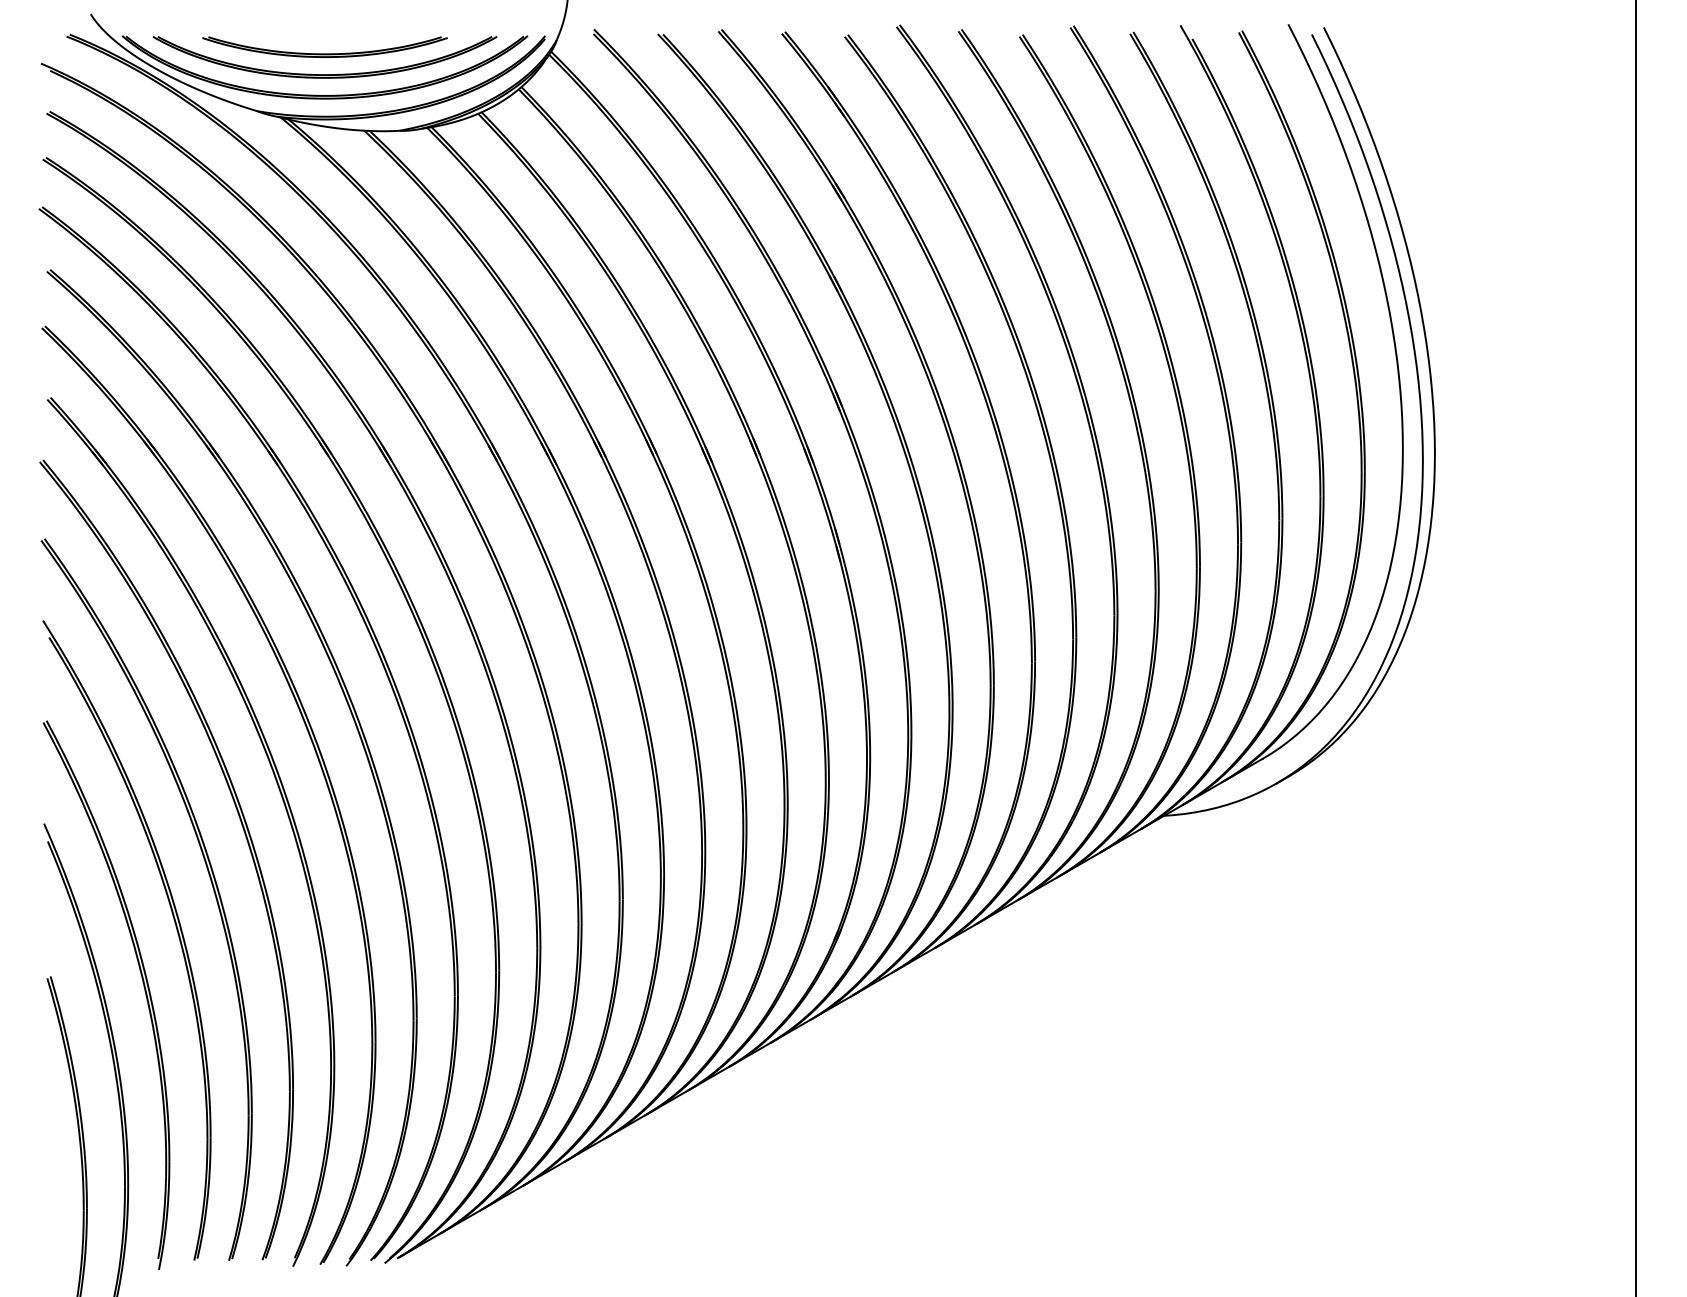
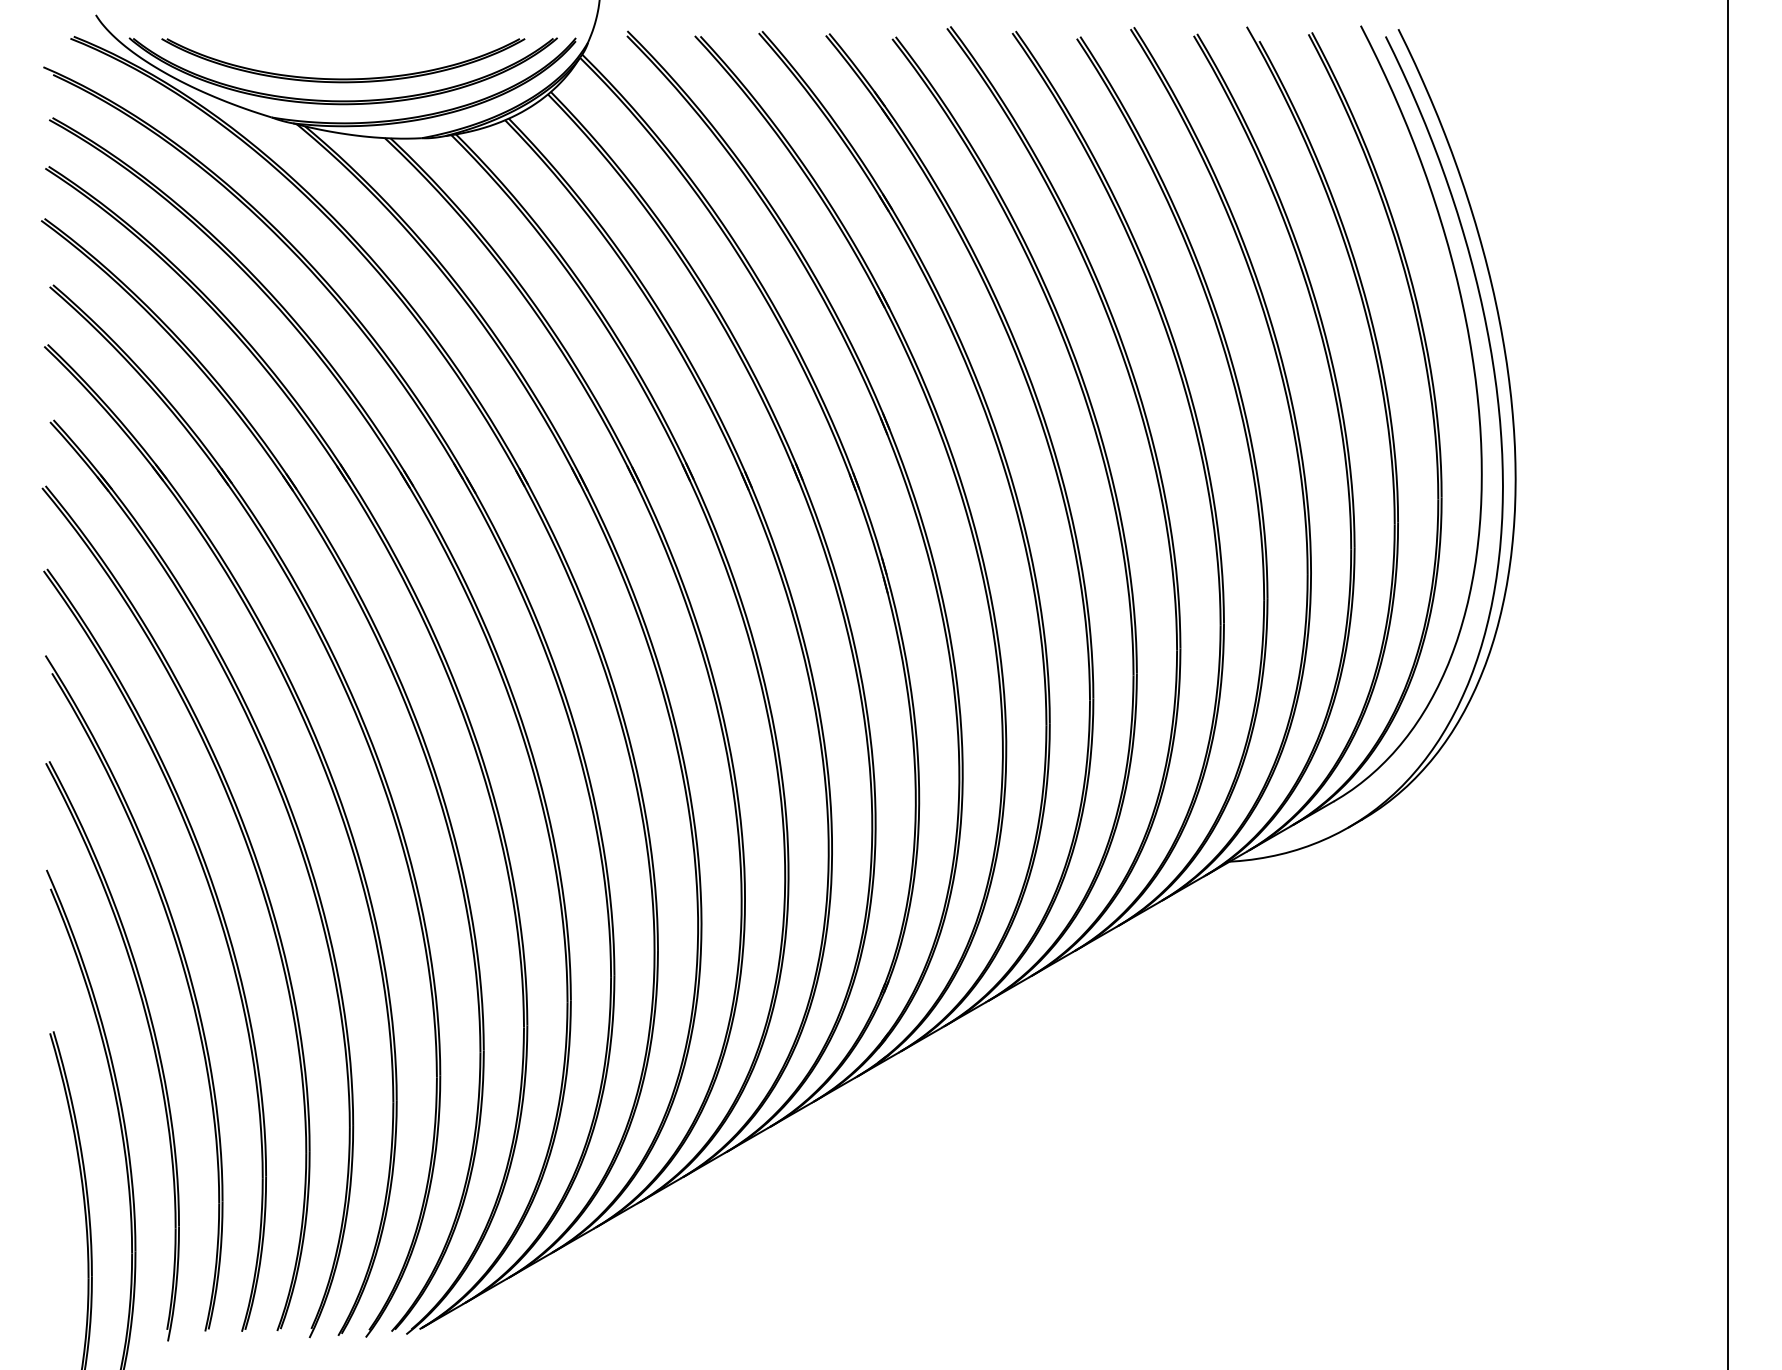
part: (324, 53) -> (342, 56), removed

